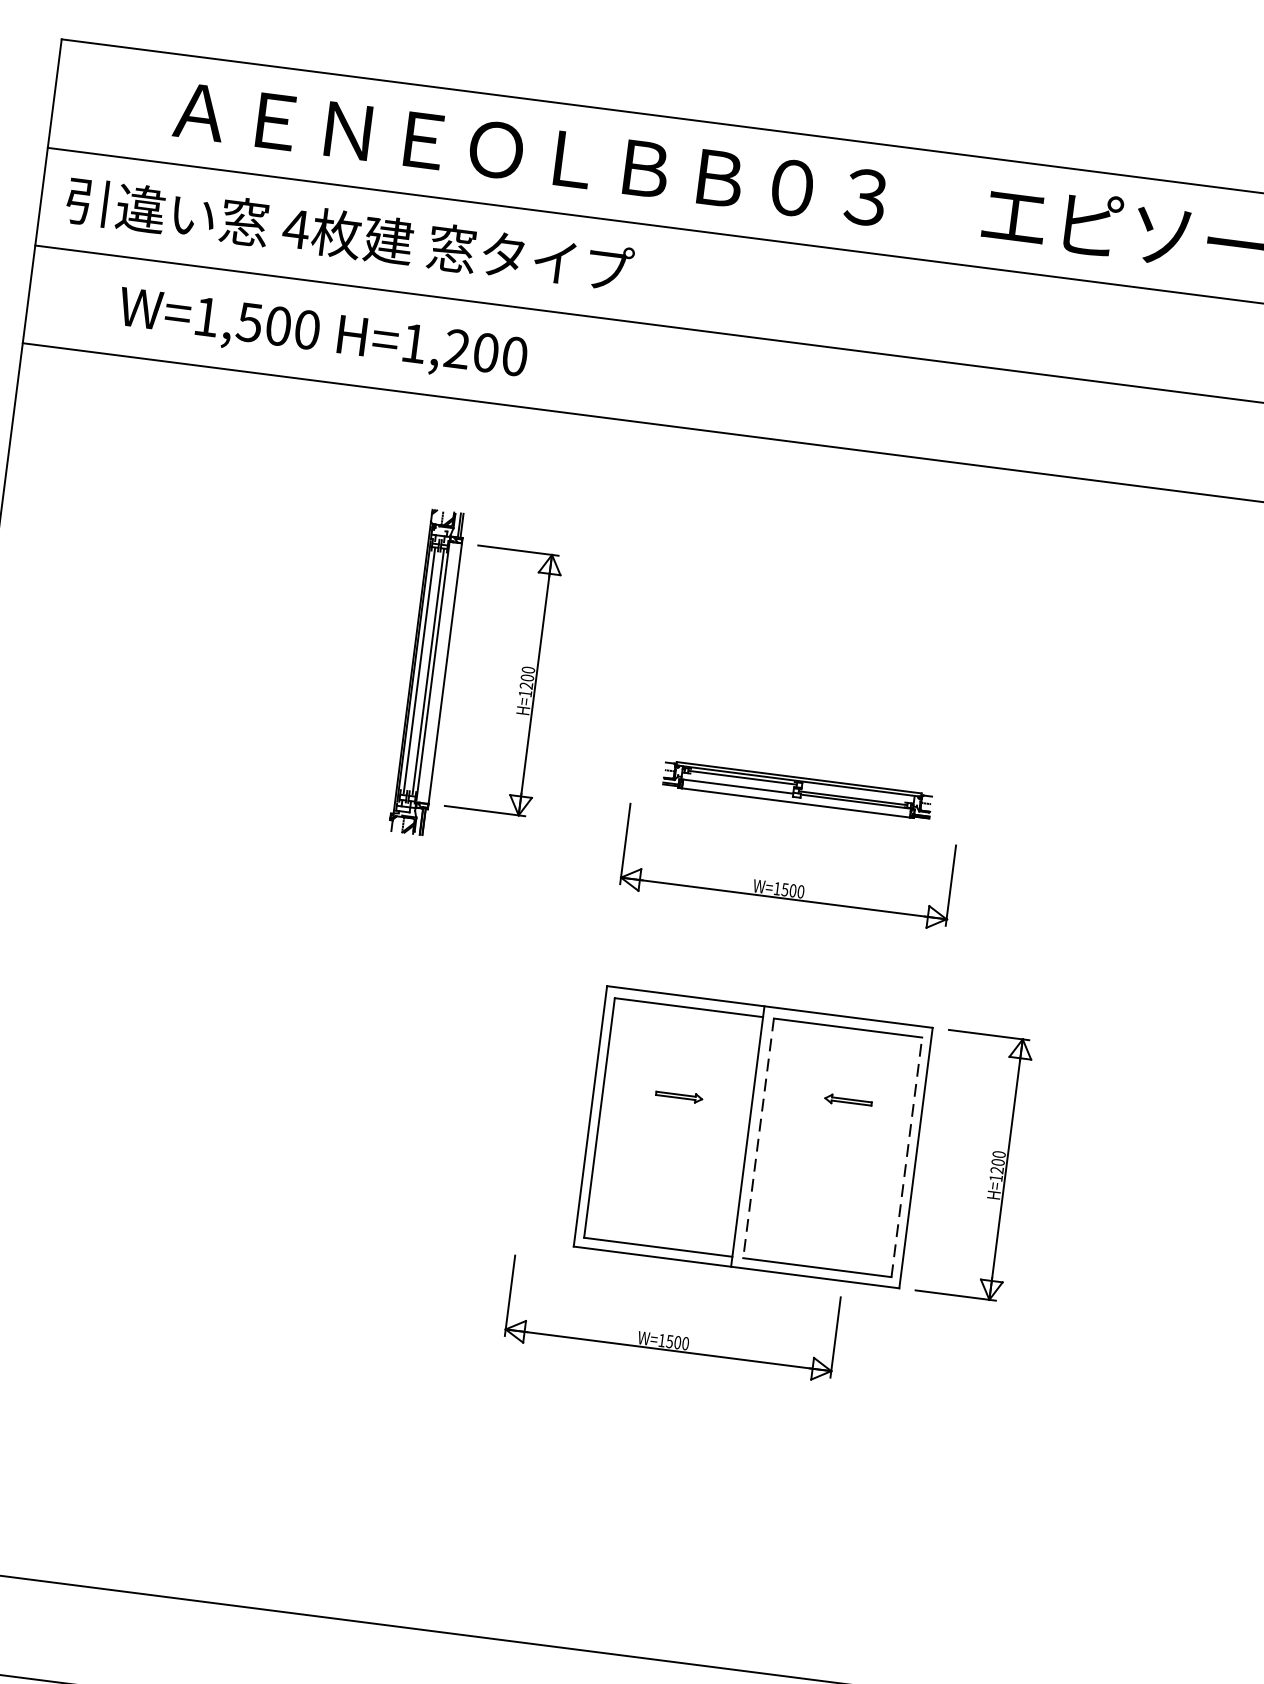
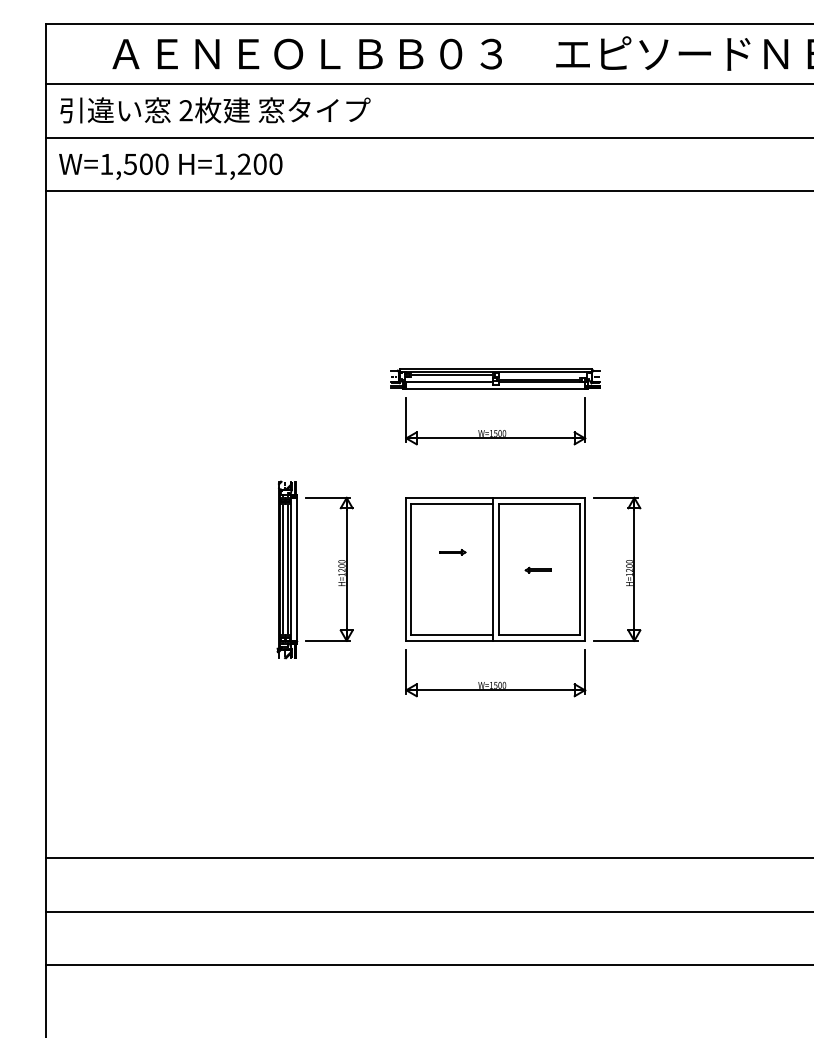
text: (297, 228) -> (186, 110), 4 -> 2
text: (322, 335) -> (170, 166), moved
part: (445, 673) -> (297, 569), moved
part: (797, 789) -> (495, 378), size x1.43
part: (846, 1099) -> (537, 569), moved
line: (758, 1138) -> (498, 569), dashed -> solid
line: (906, 1157) -> (579, 569), dashed -> solid
part: (670, 1336) -> (495, 682), moved

